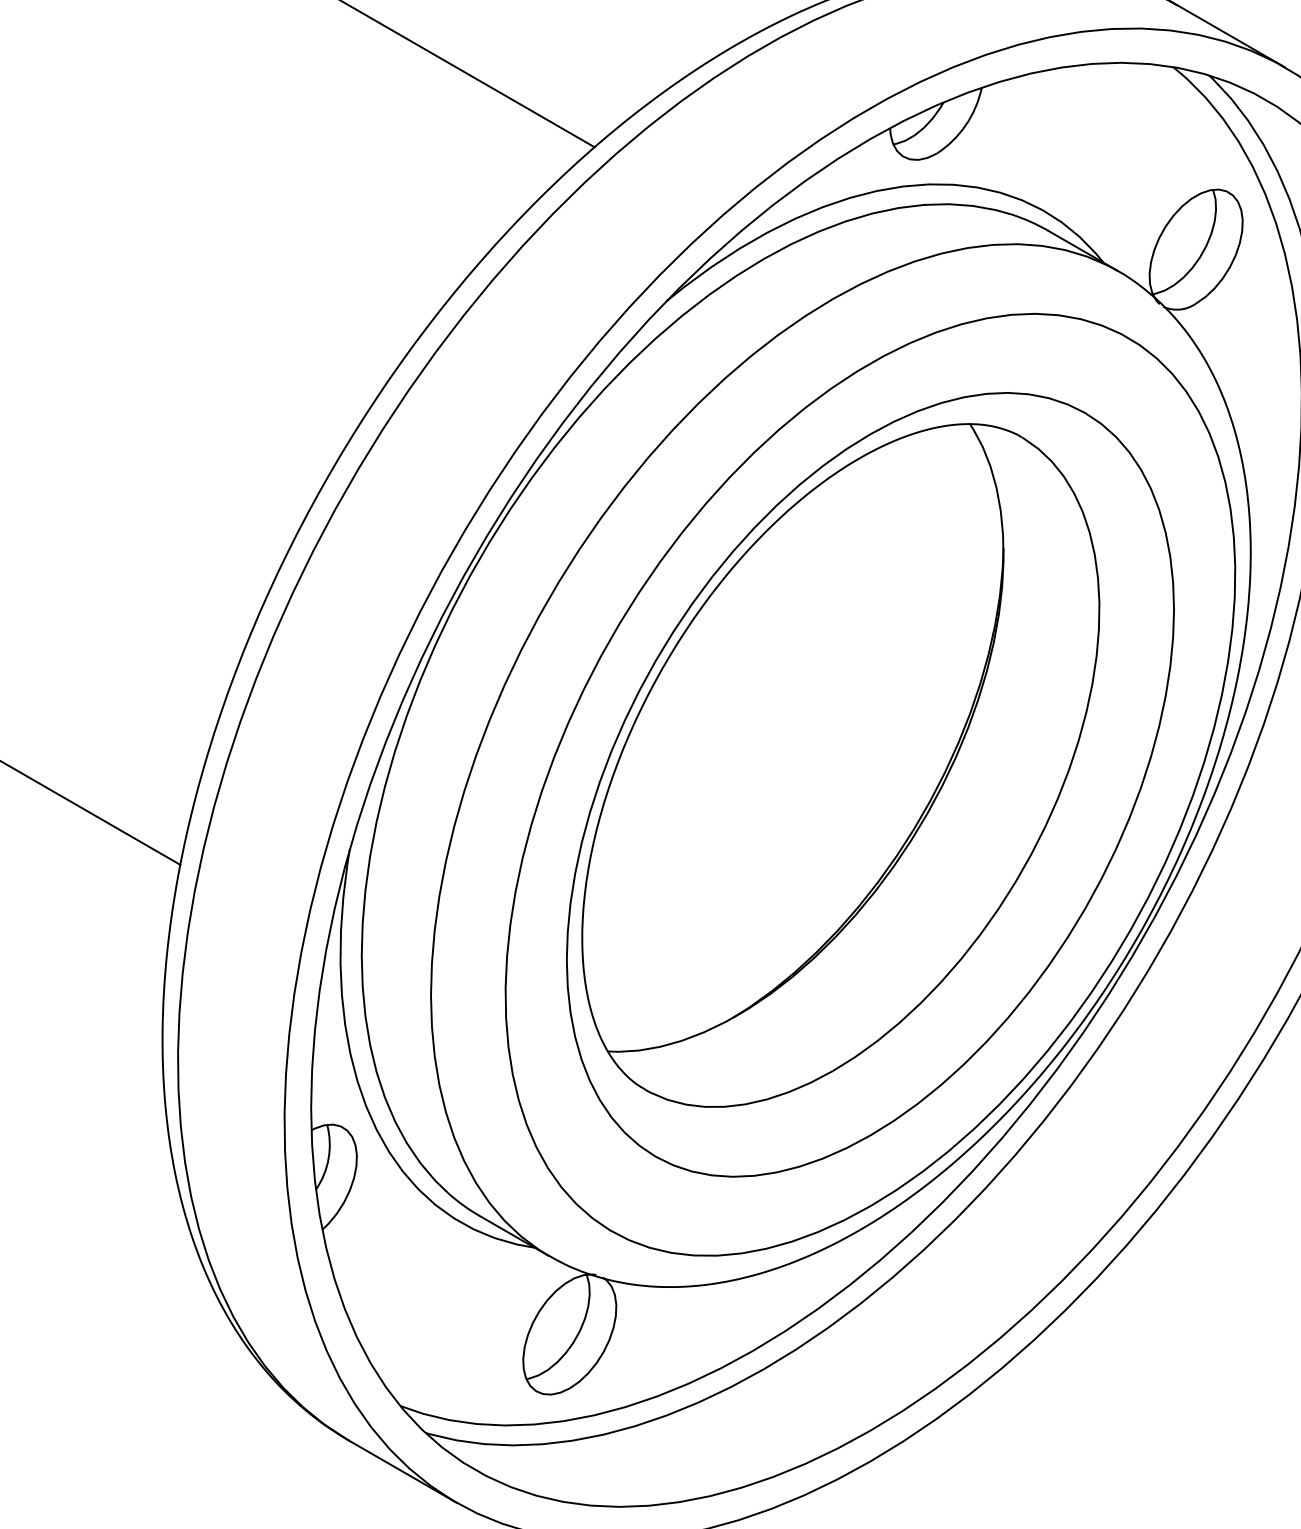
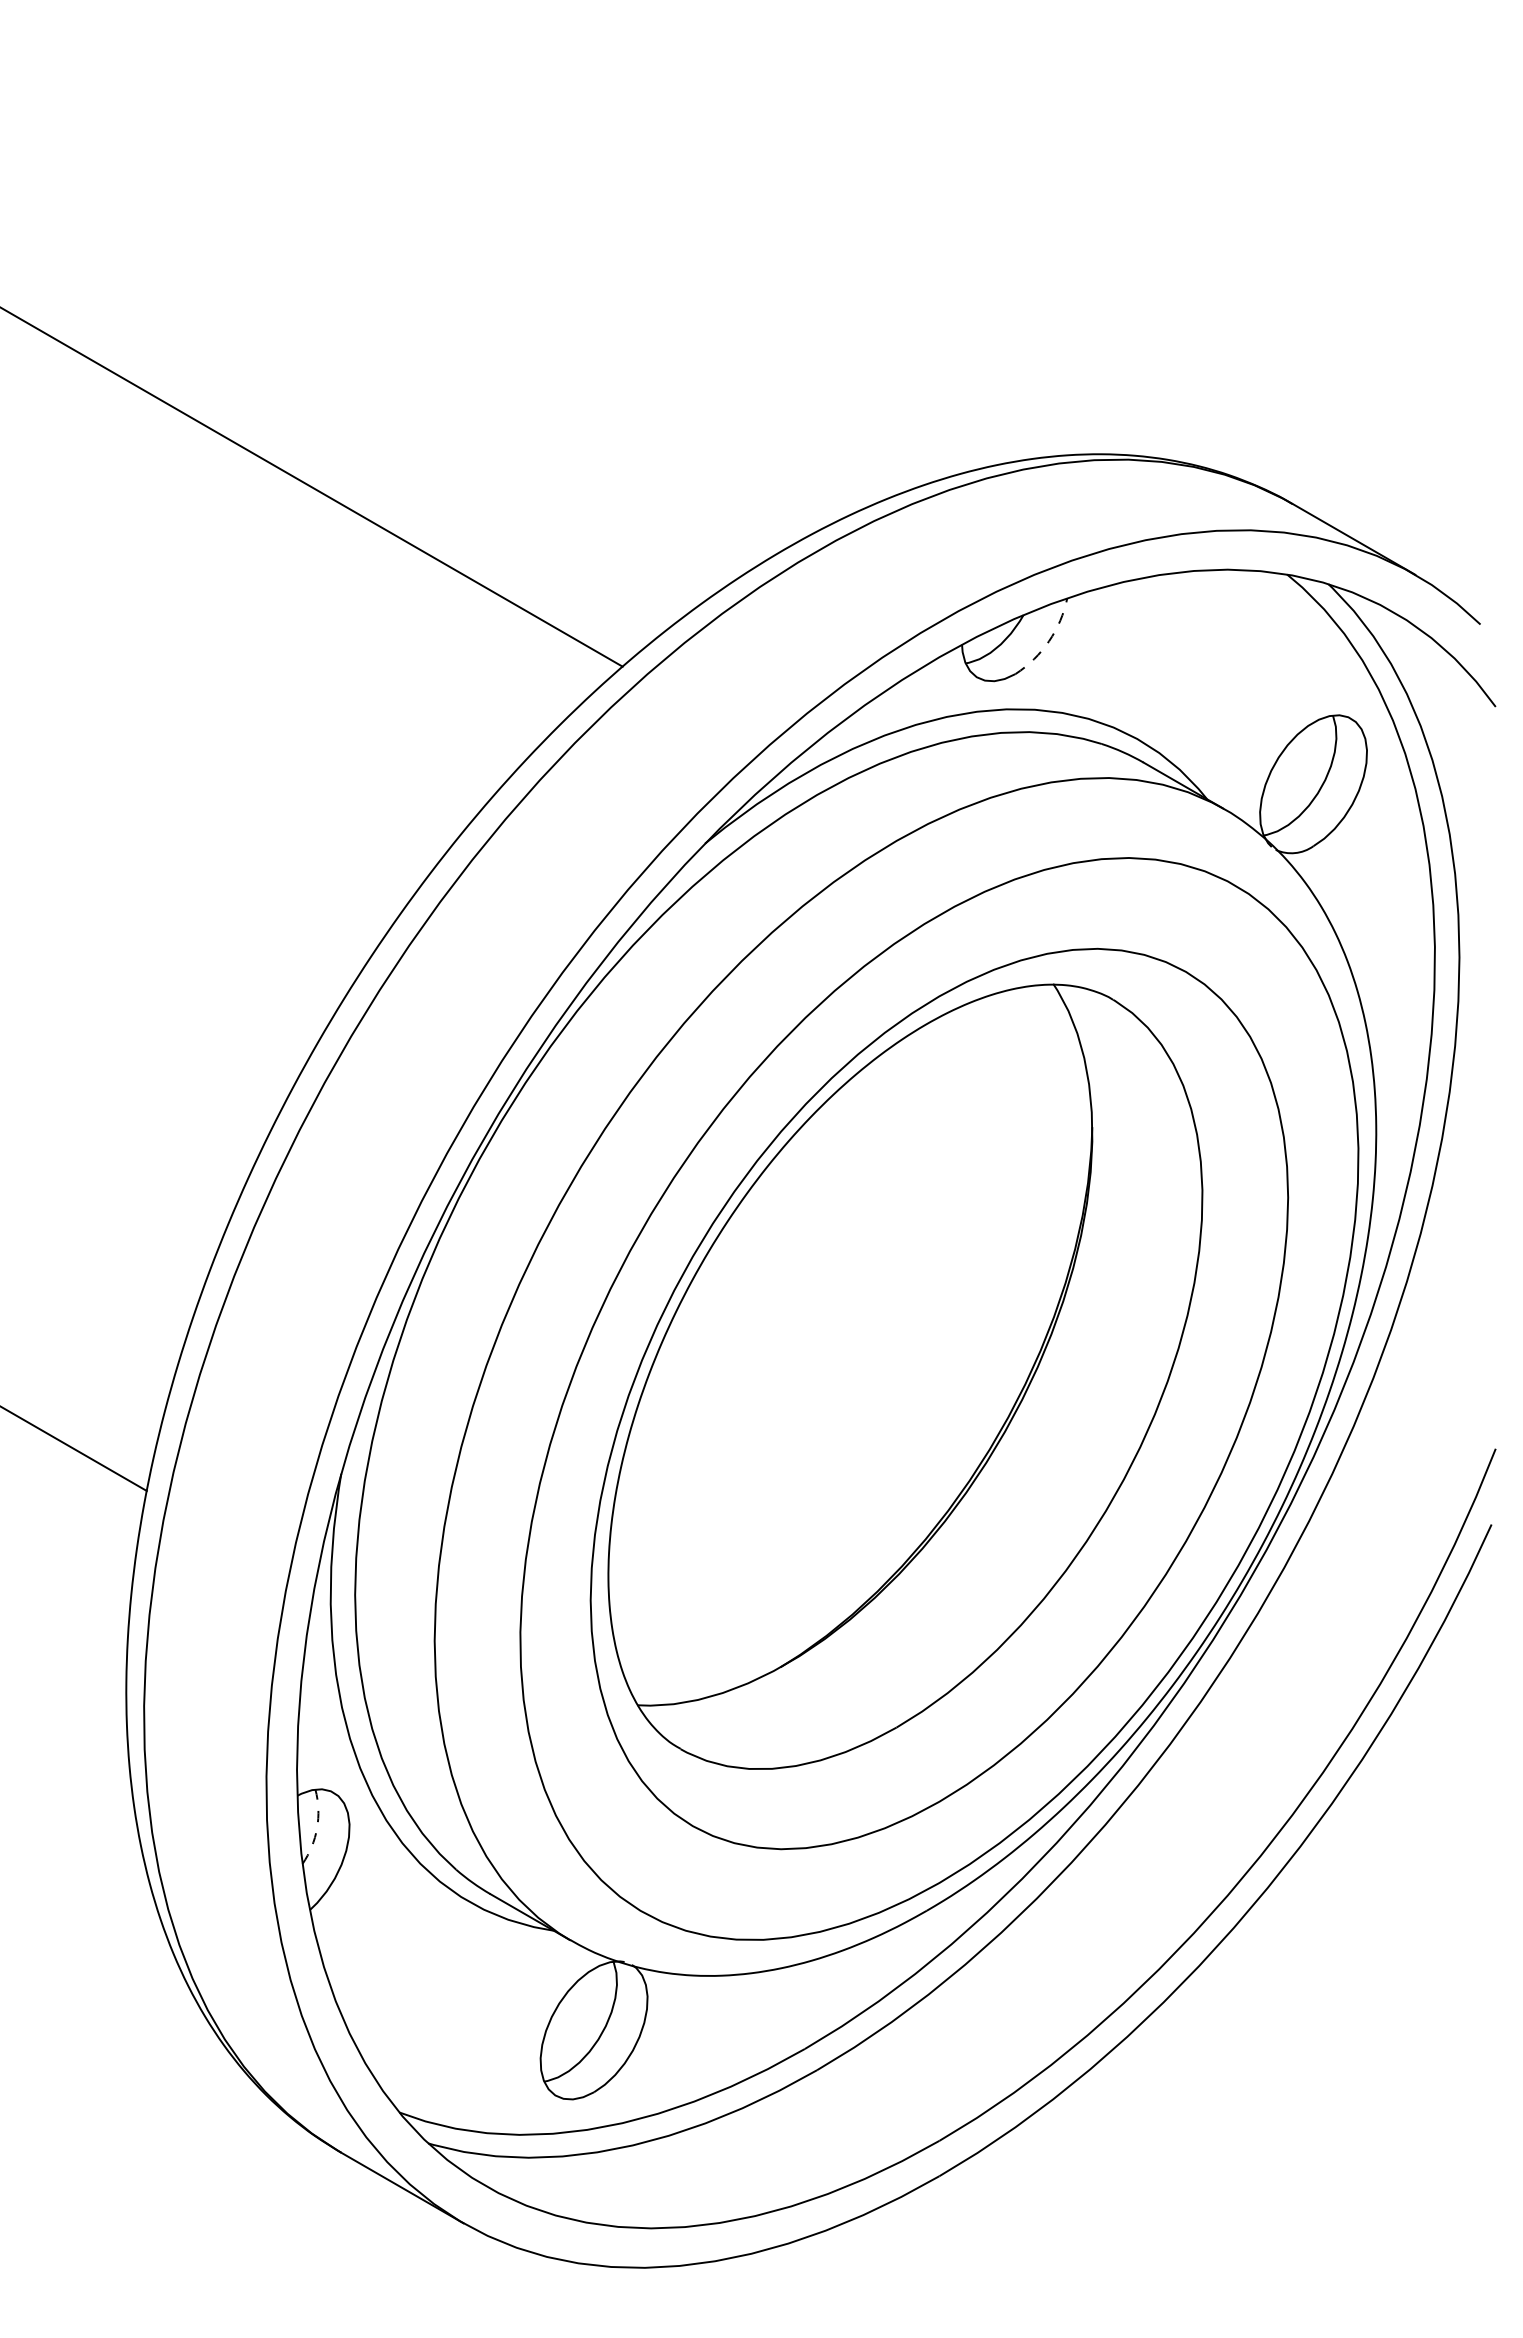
arc: (966, 125) -> (1049, 641), solid -> dashed
arc: (328, 1158) -> (317, 1828), solid -> dashed

